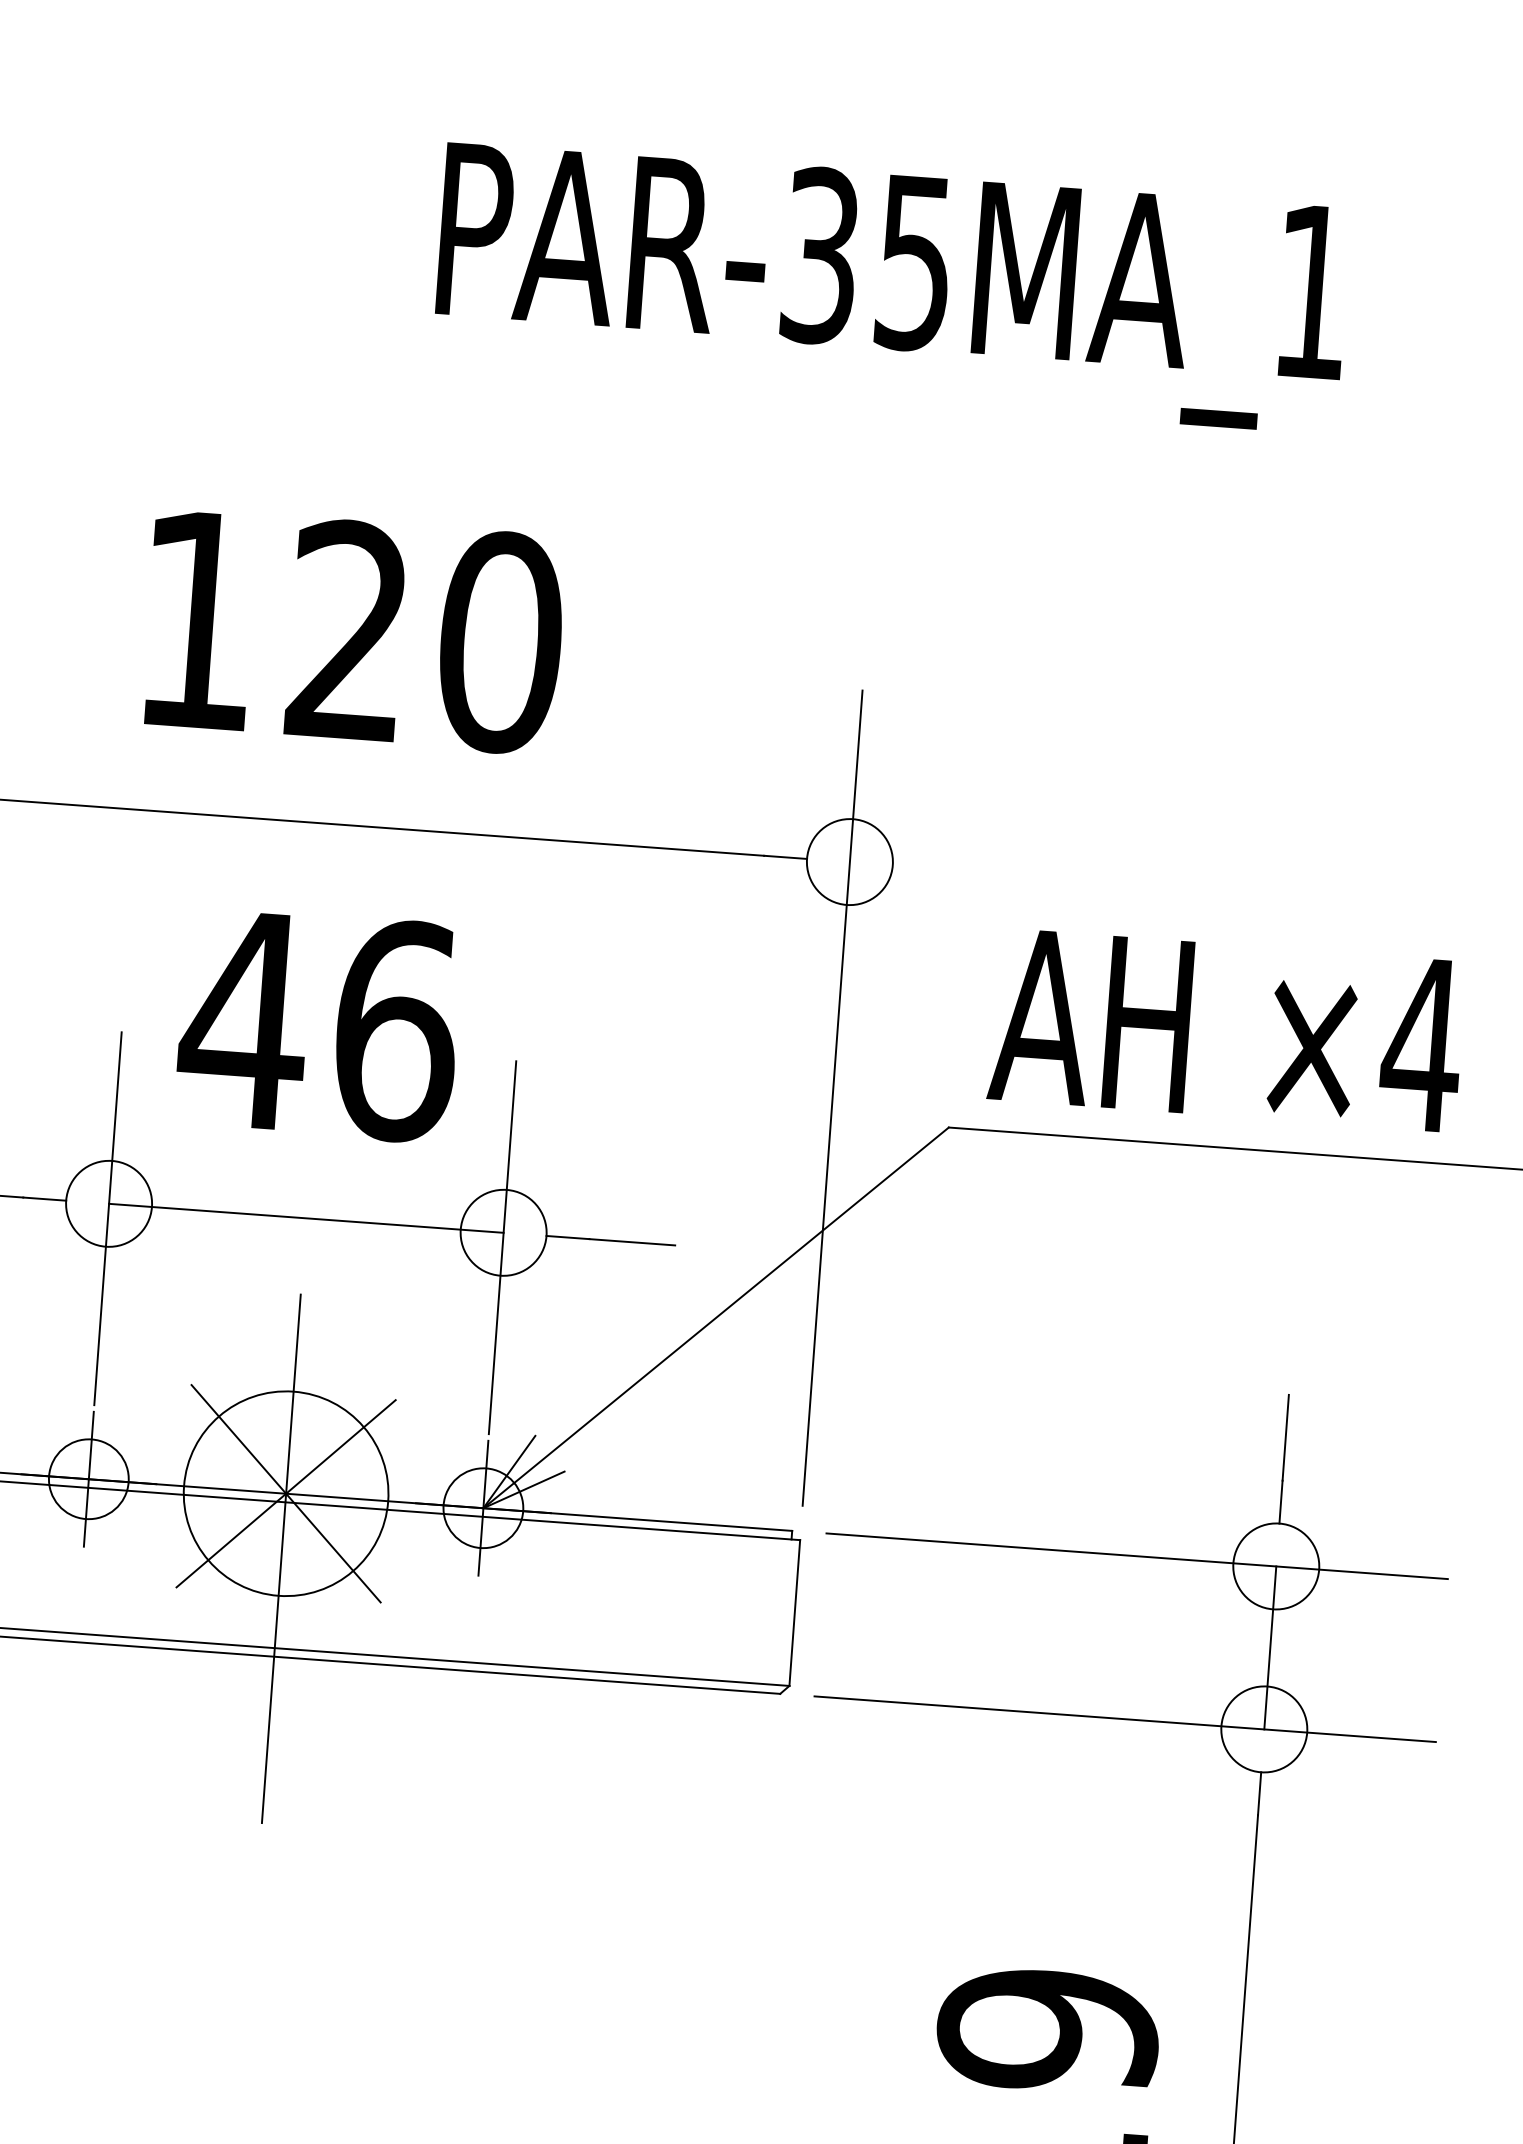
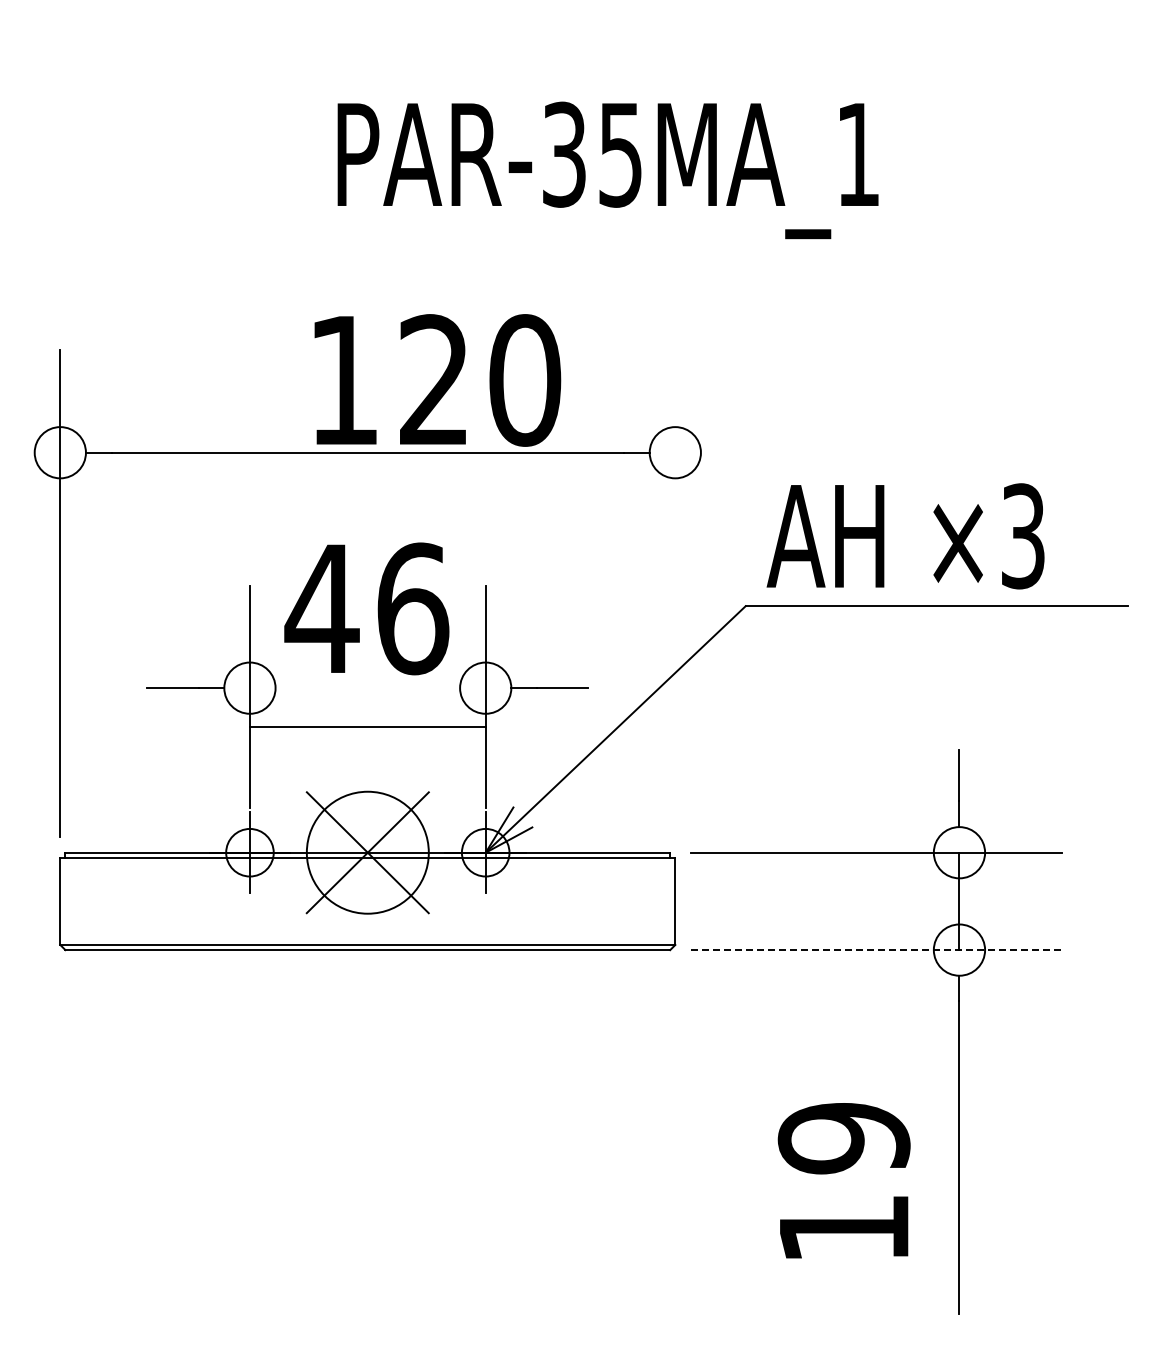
text: (890, 287) -> (607, 170), moved
text: (353, 631) -> (437, 380), moved
text: (318, 1024) -> (366, 608), moved
text: (1420, 1044) -> (1022, 536), ×4 -> ×3
line: (832, 1097) -> (675, 593), removed
line: (305, 1218) -> (367, 727), moved
line: (280, 1558) -> (367, 891), removed
line: (1125, 1719) -> (876, 950), solid -> dashed

